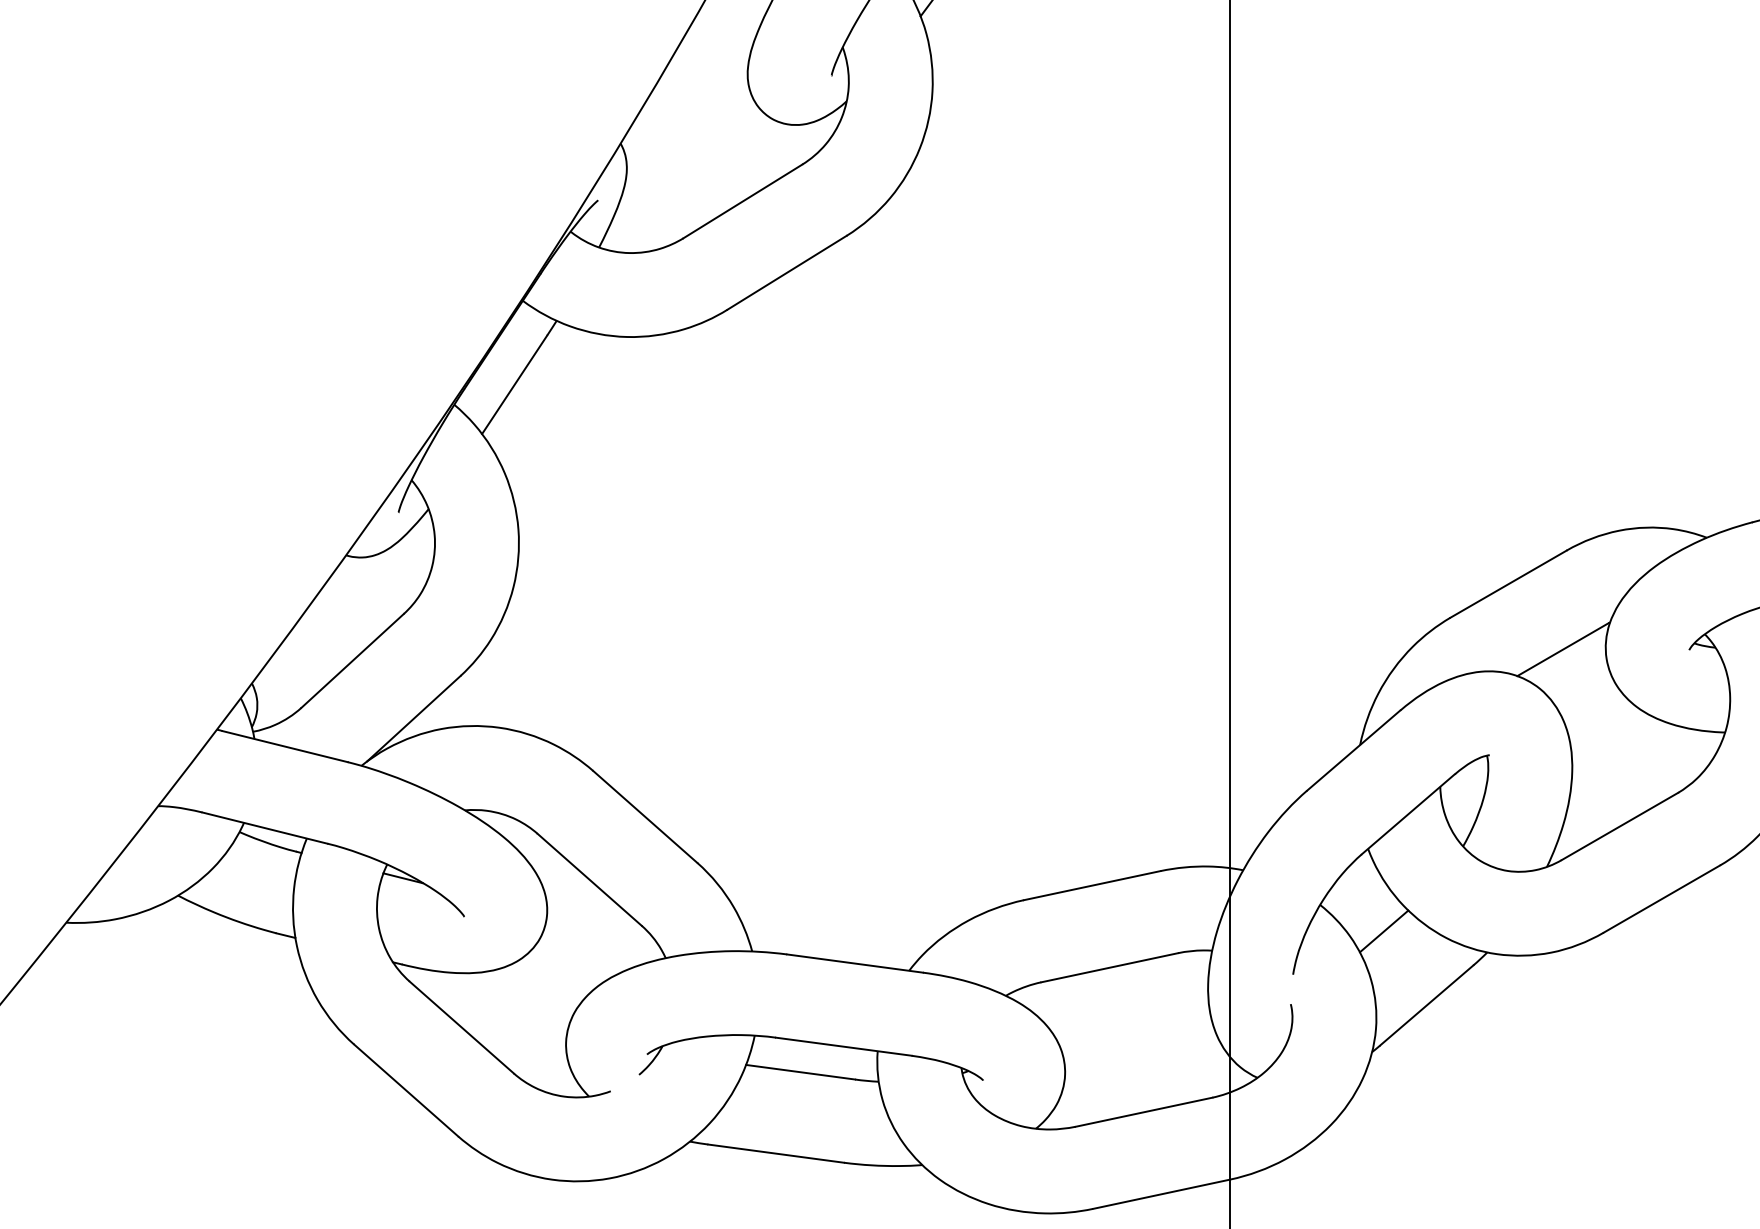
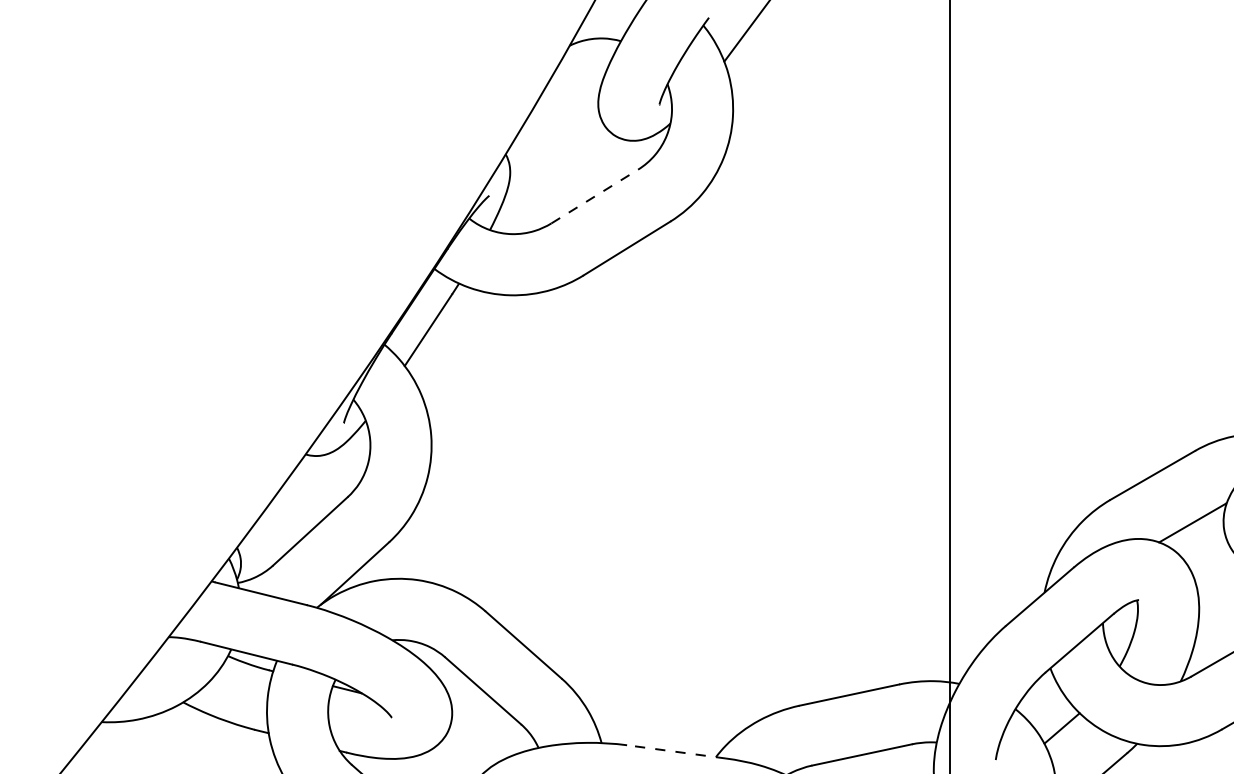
line: (742, 201) -> (594, 196), solid -> dashed
line: (854, 963) -> (676, 751), solid -> dashed

